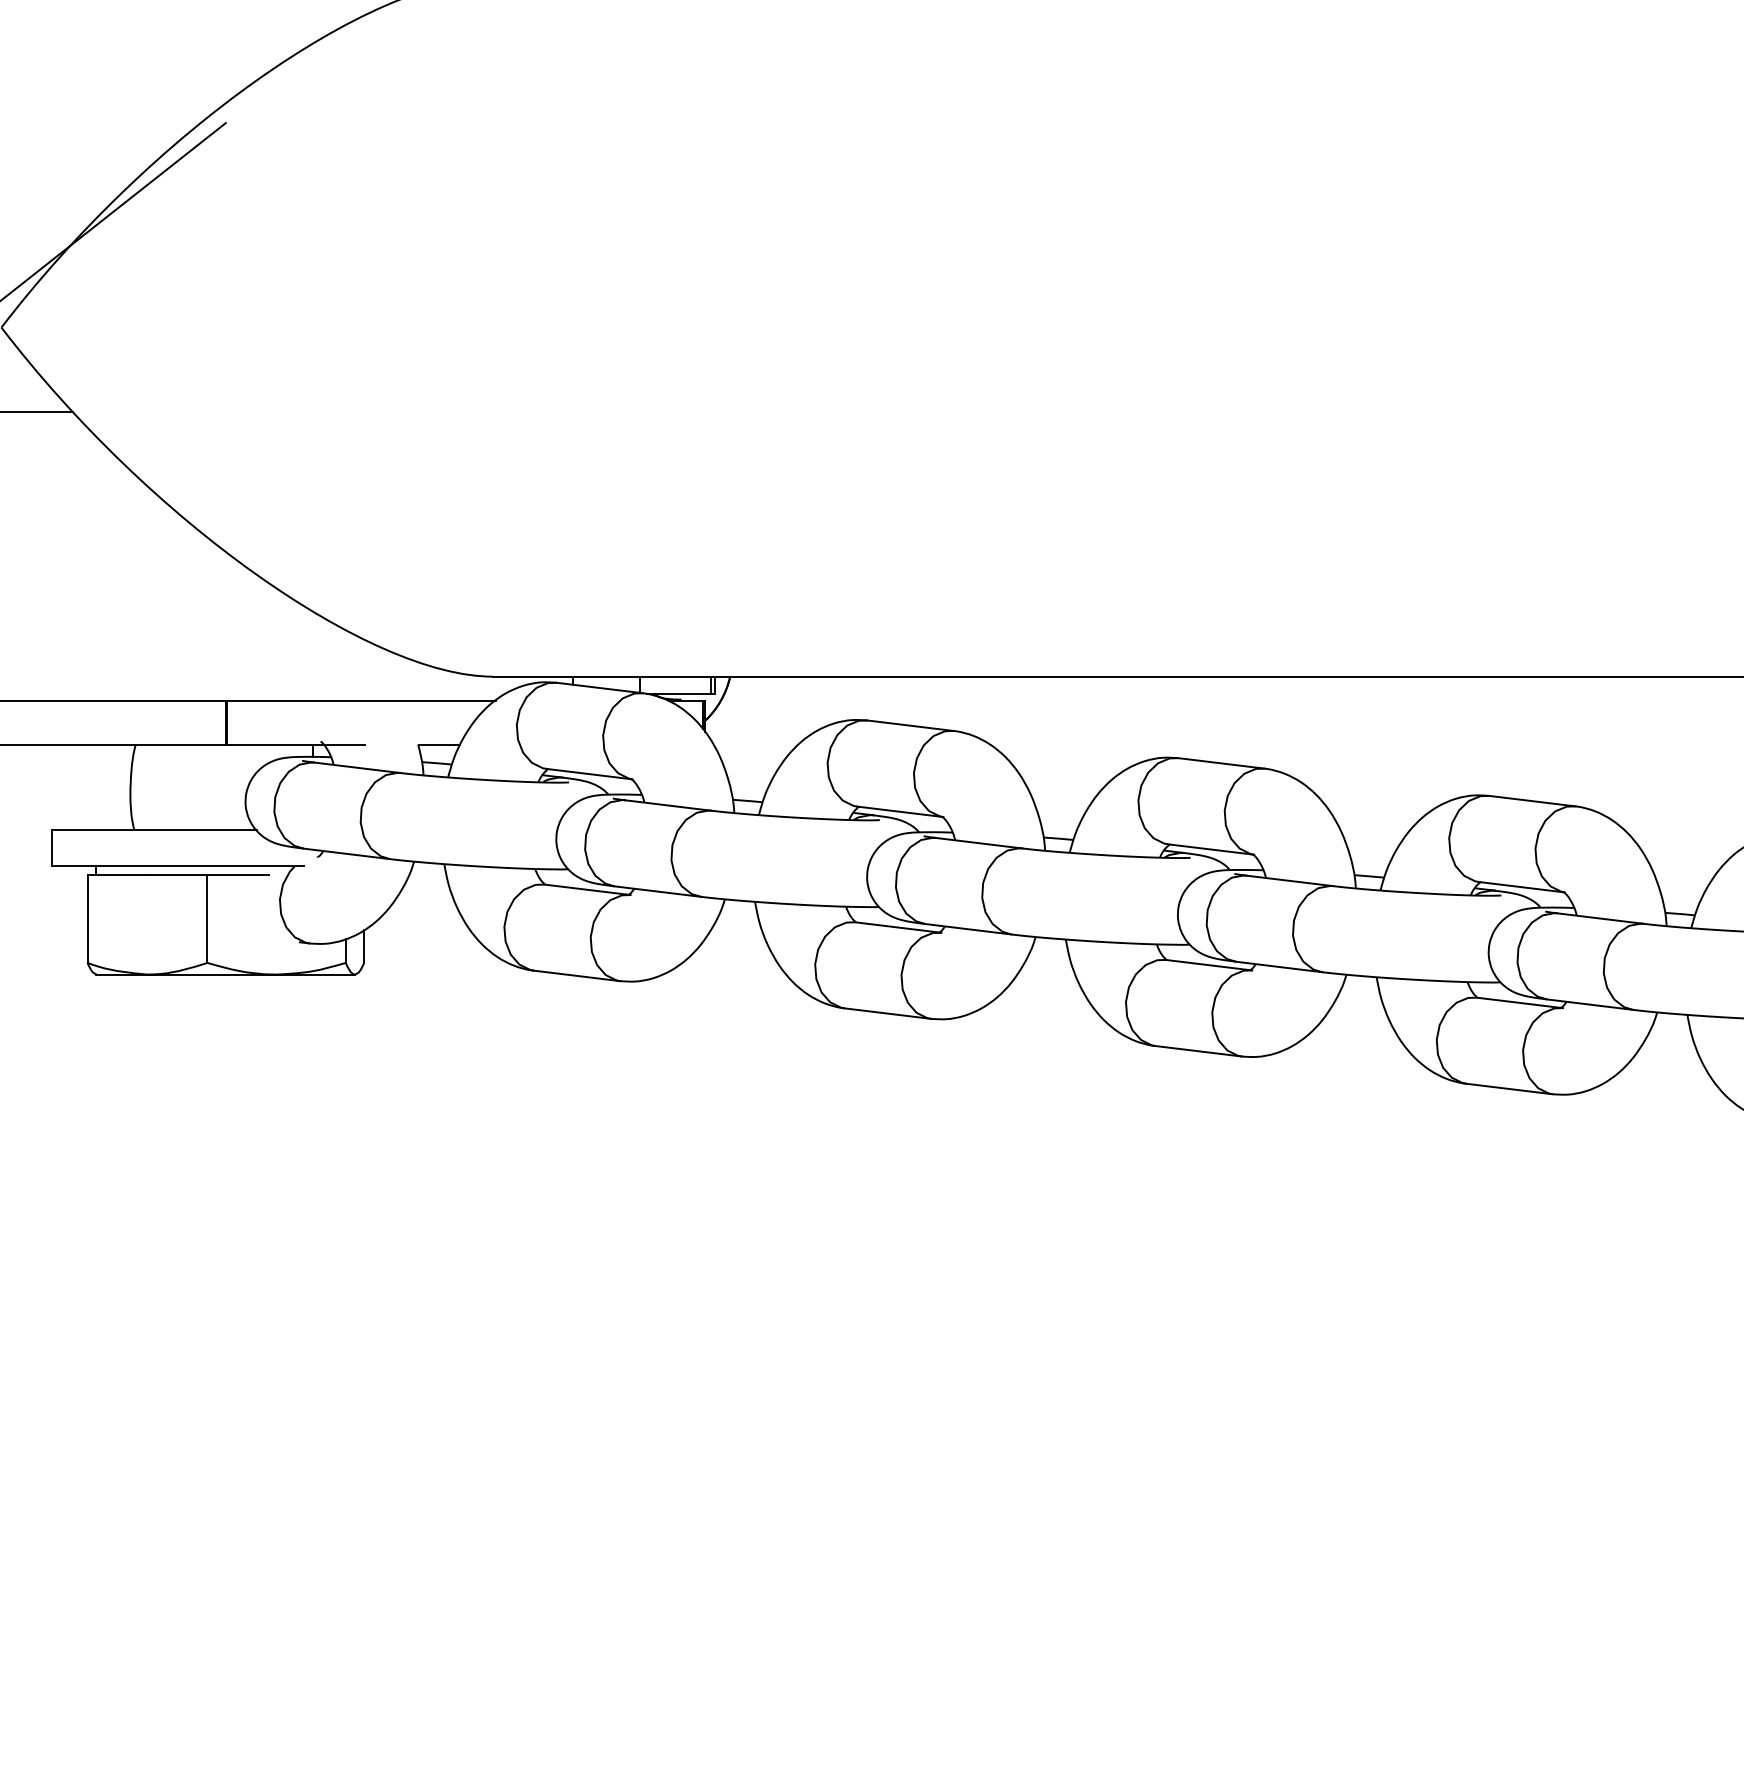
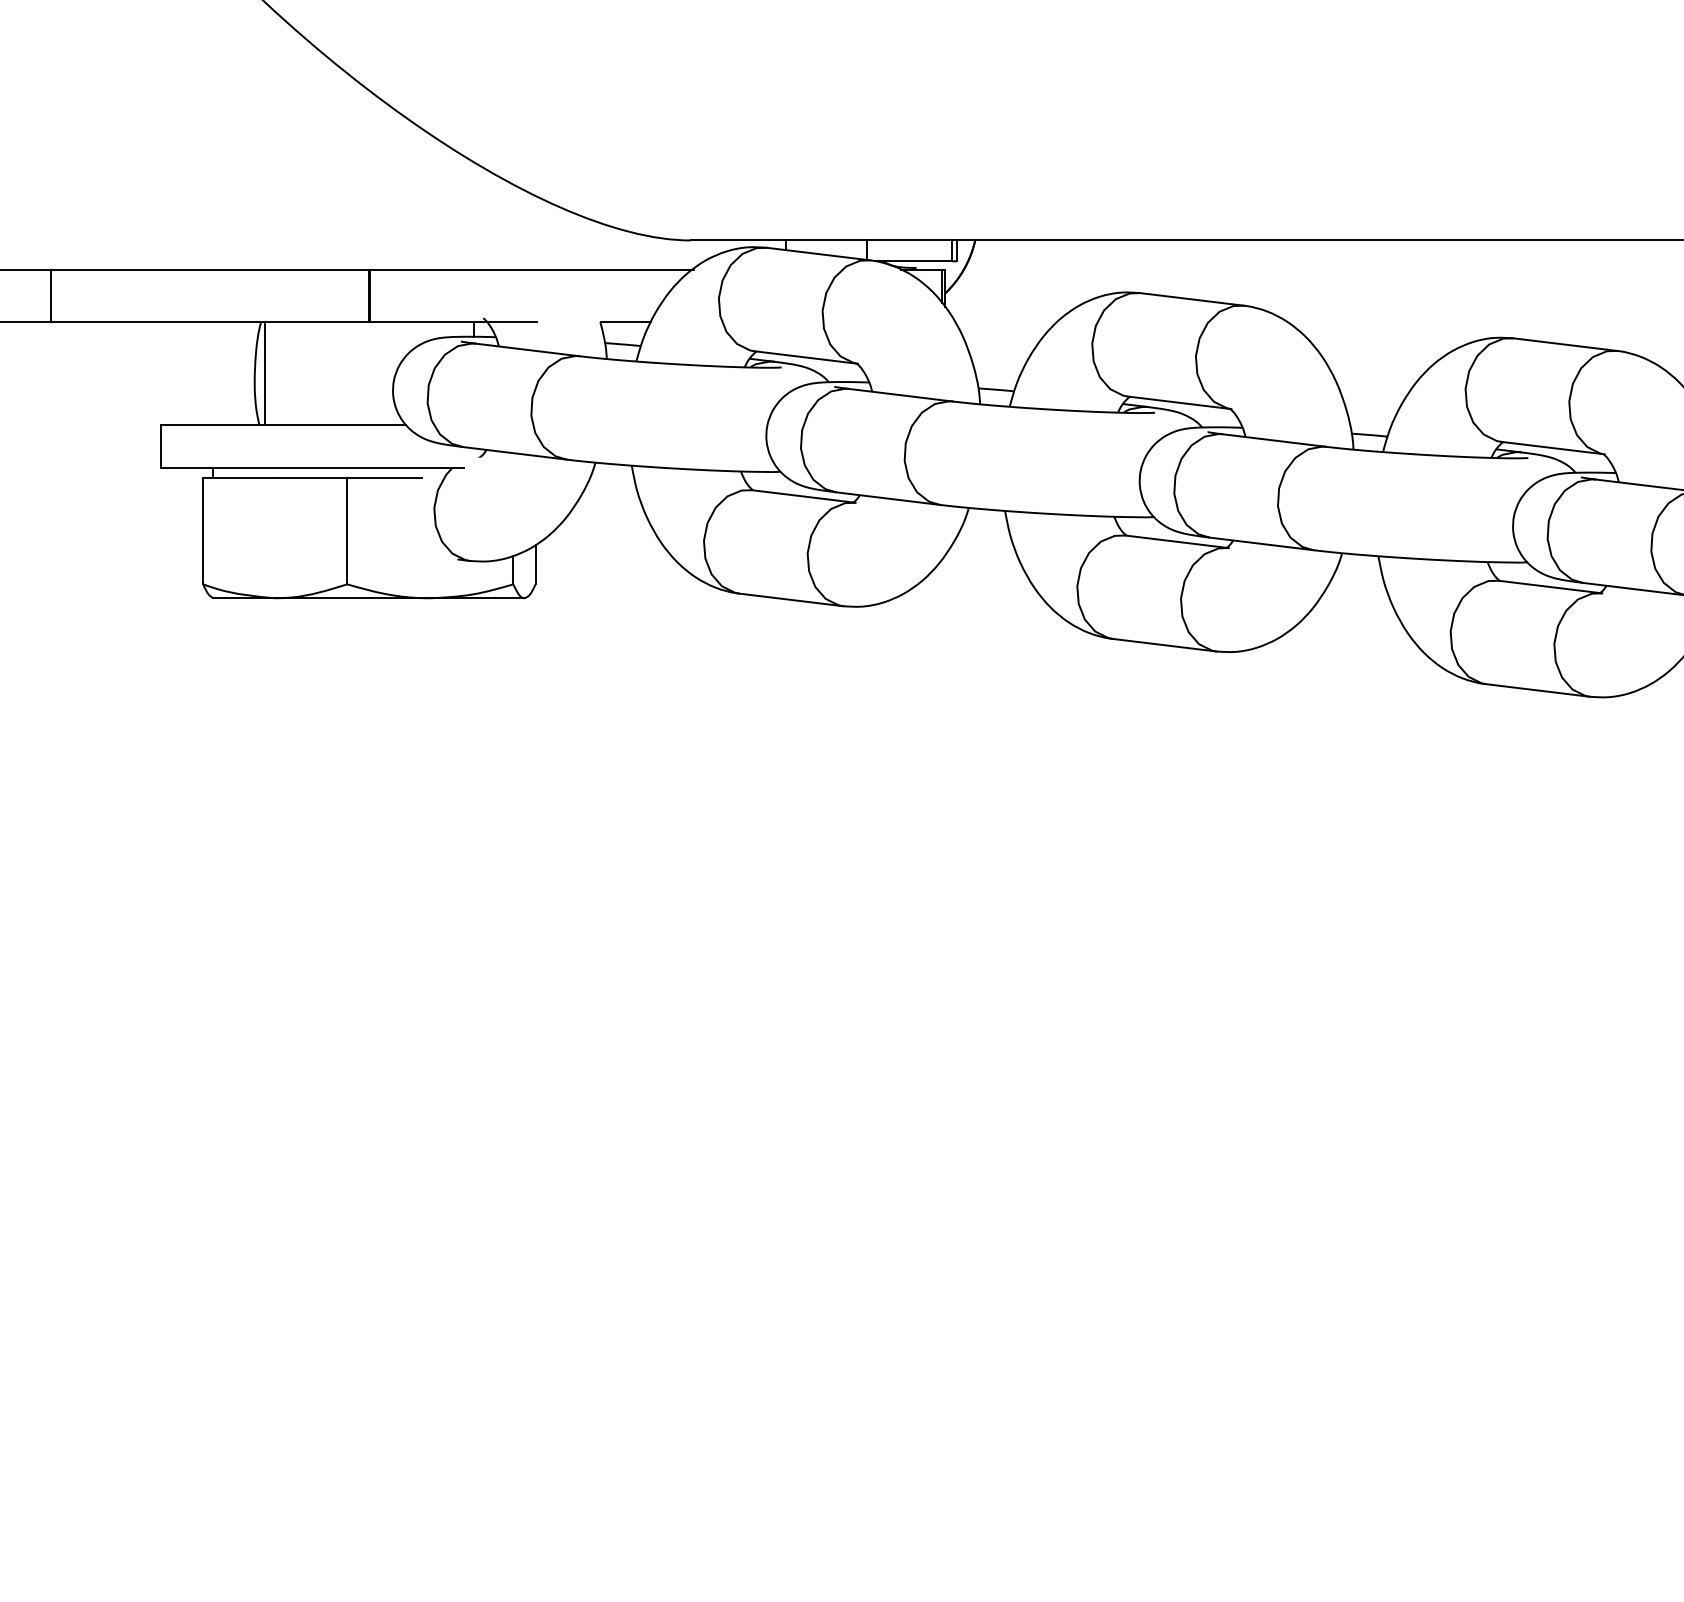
line: (139, 787) -> (265, 373), added

